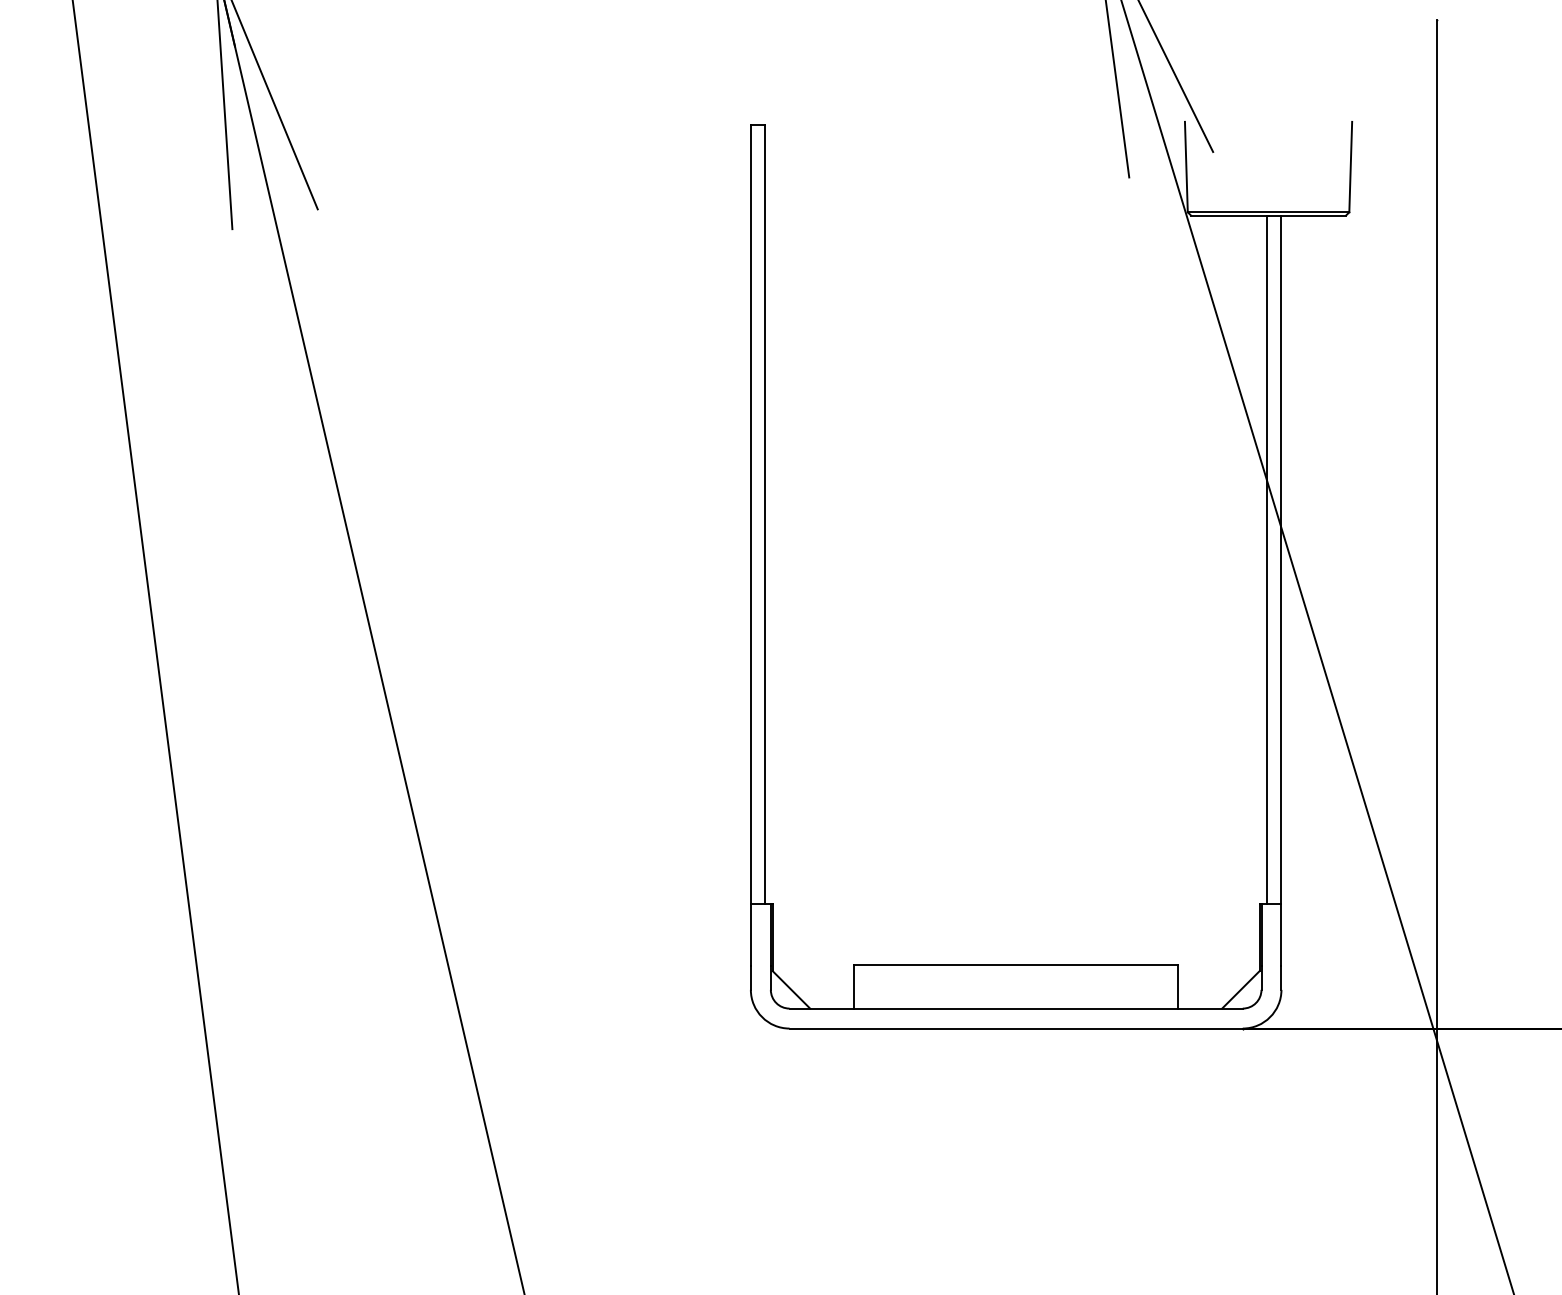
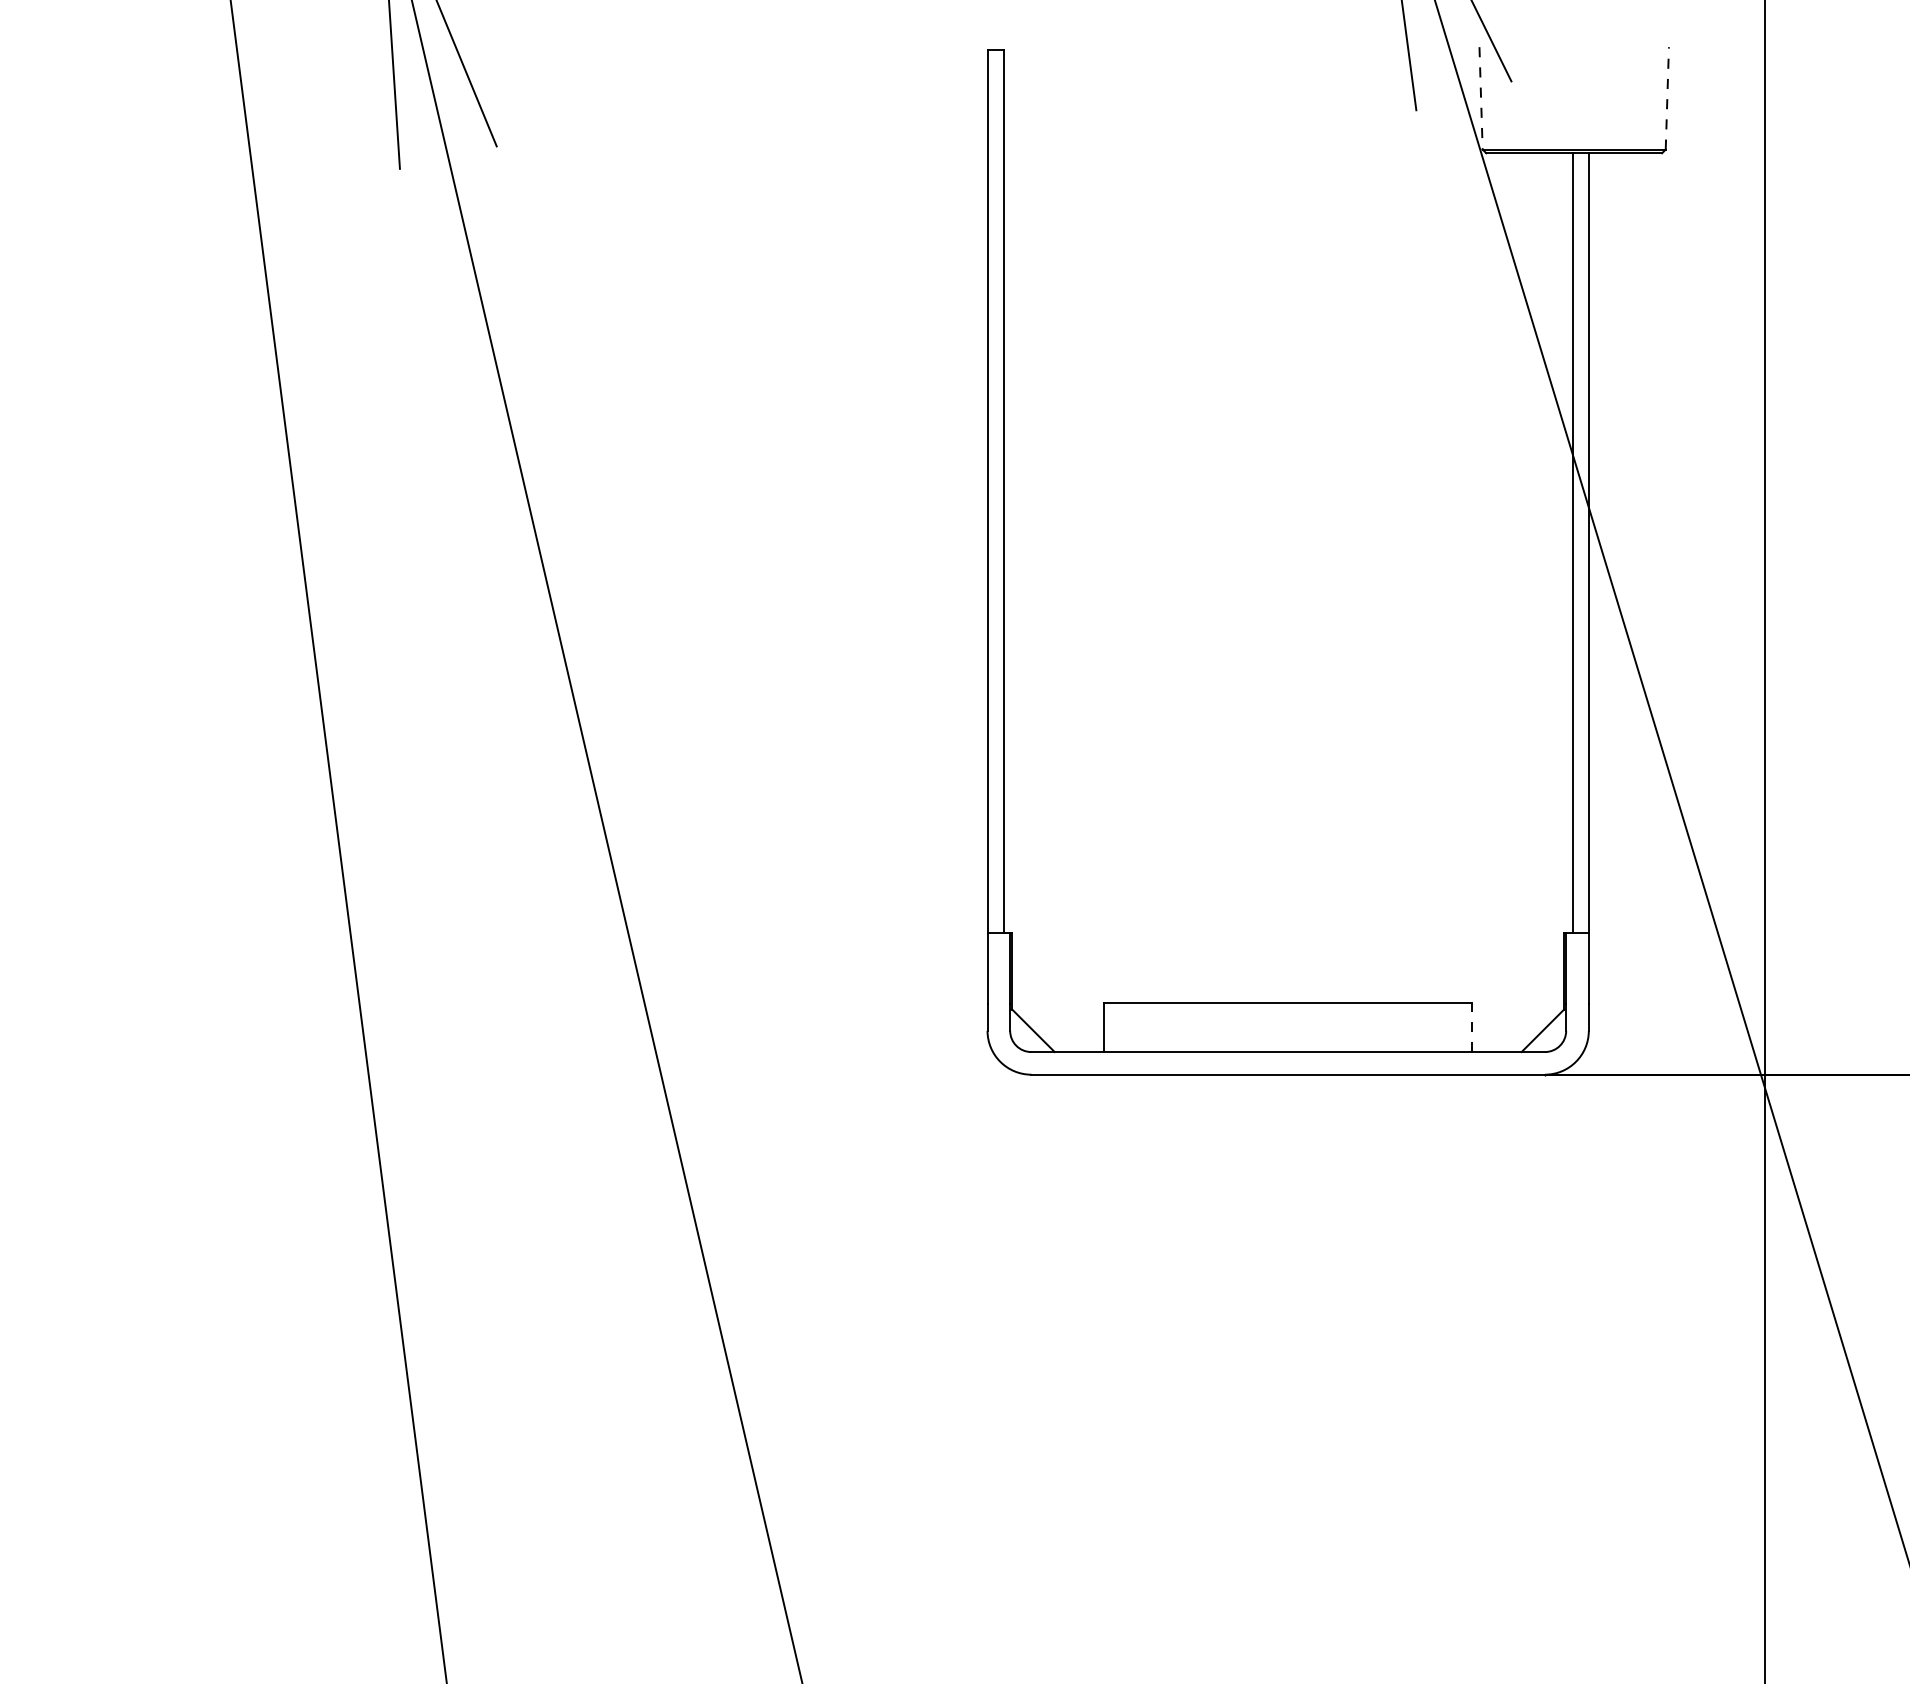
line: (1350, 166) -> (1667, 97), solid -> dashed
line: (1186, 167) -> (1481, 98), solid -> dashed
line: (1178, 986) -> (1472, 1027), solid -> dashed

